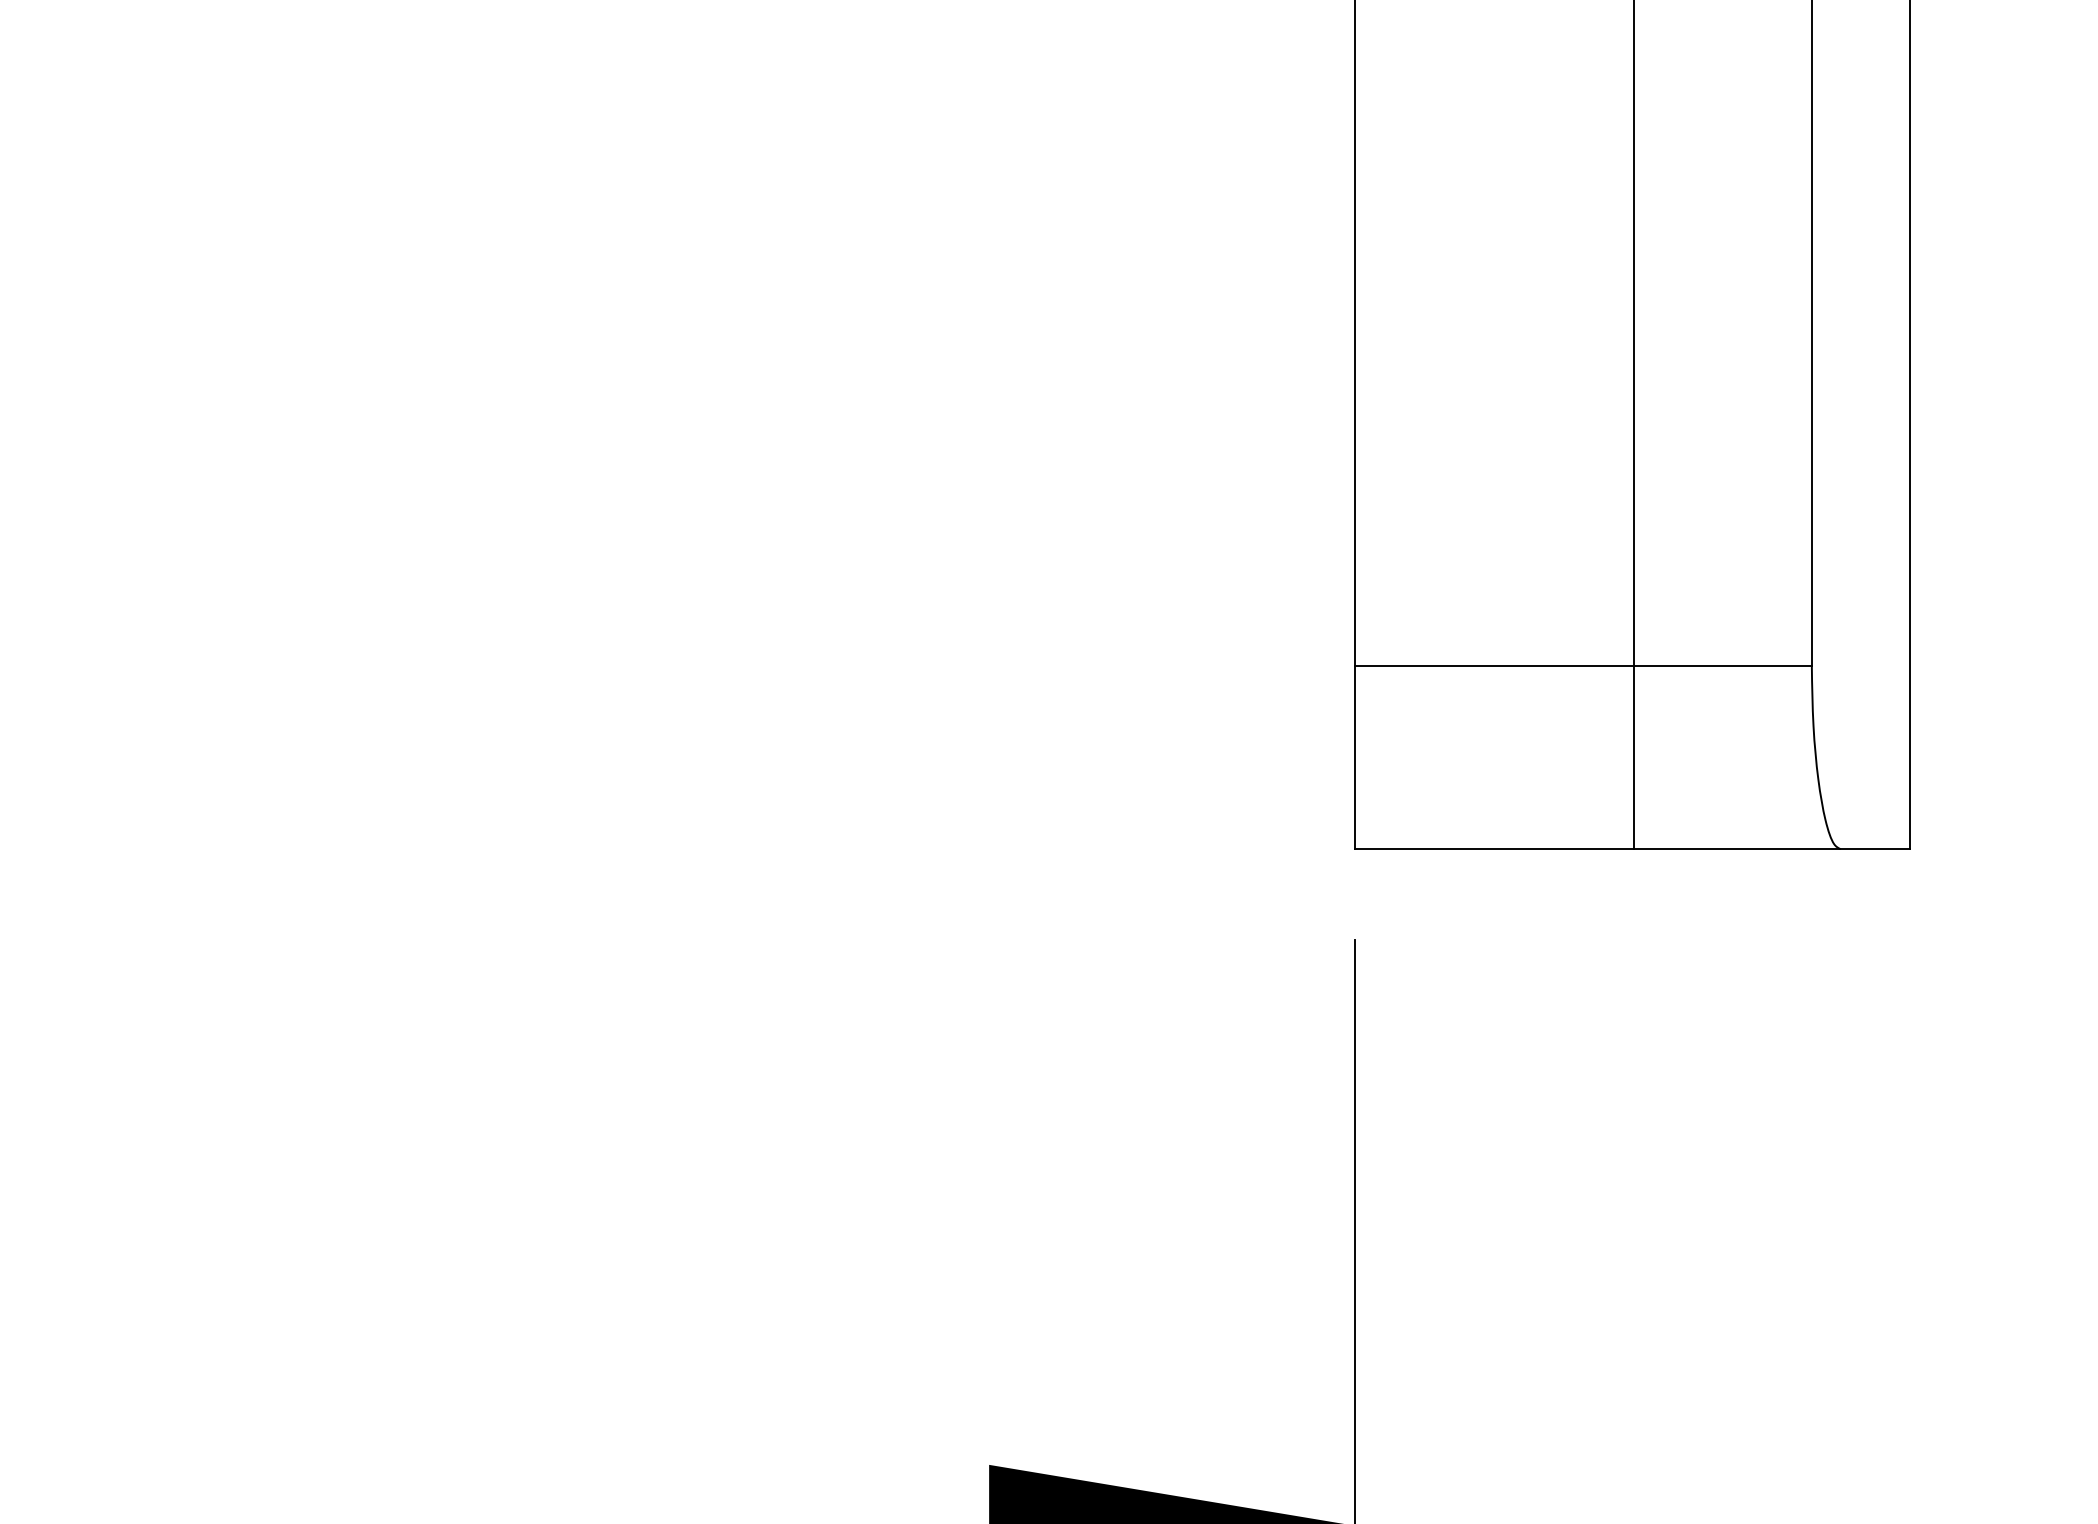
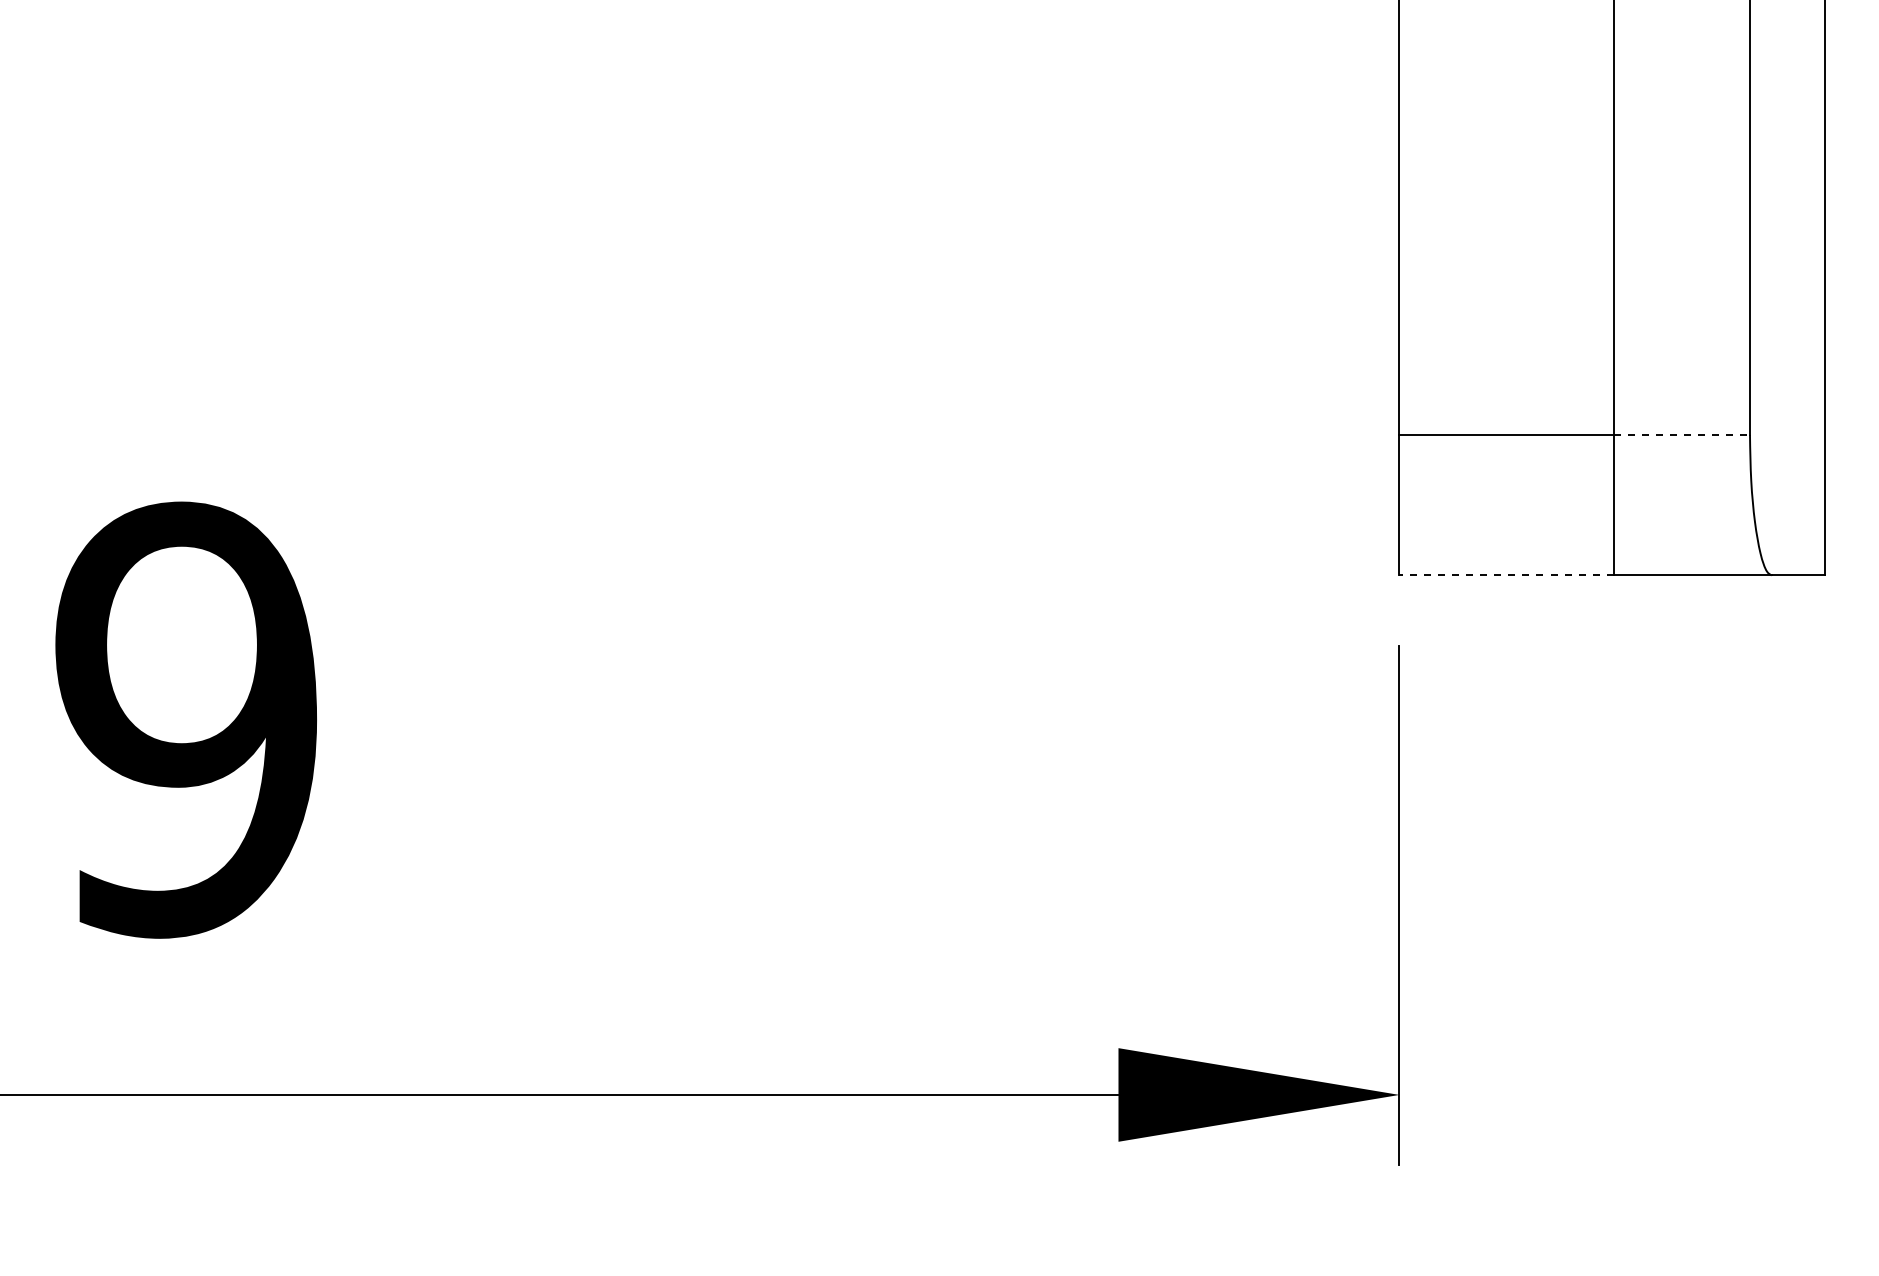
line: (1723, 665) -> (1682, 434), solid -> dashed
line: (1494, 849) -> (1506, 575), solid -> dashed

